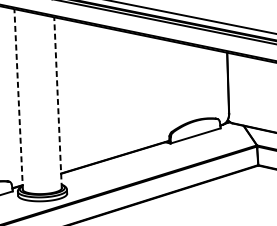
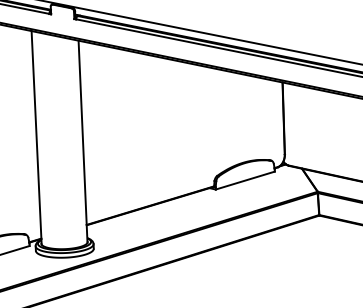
line: (18, 99) -> (36, 137), dashed -> solid
line: (58, 102) -> (83, 141), dashed -> solid

